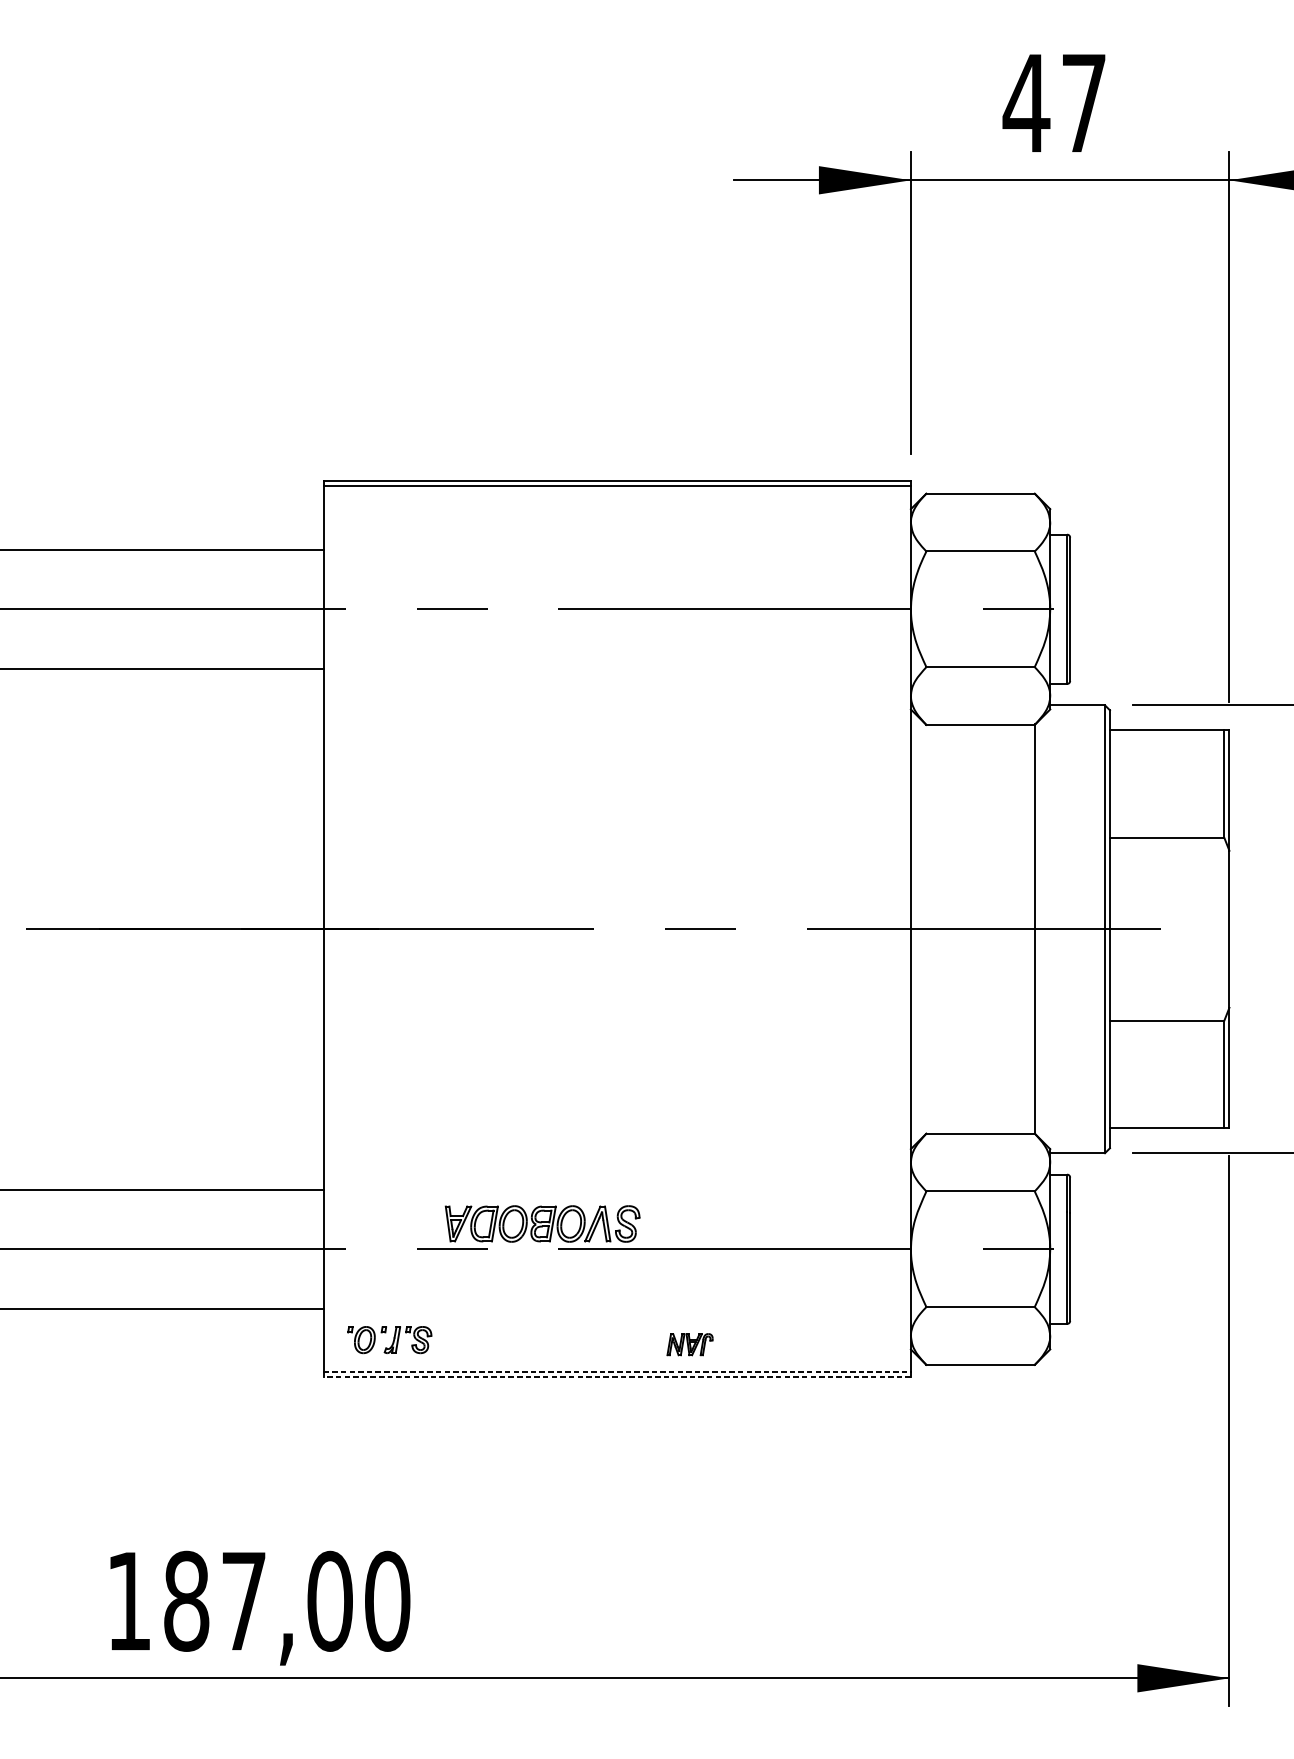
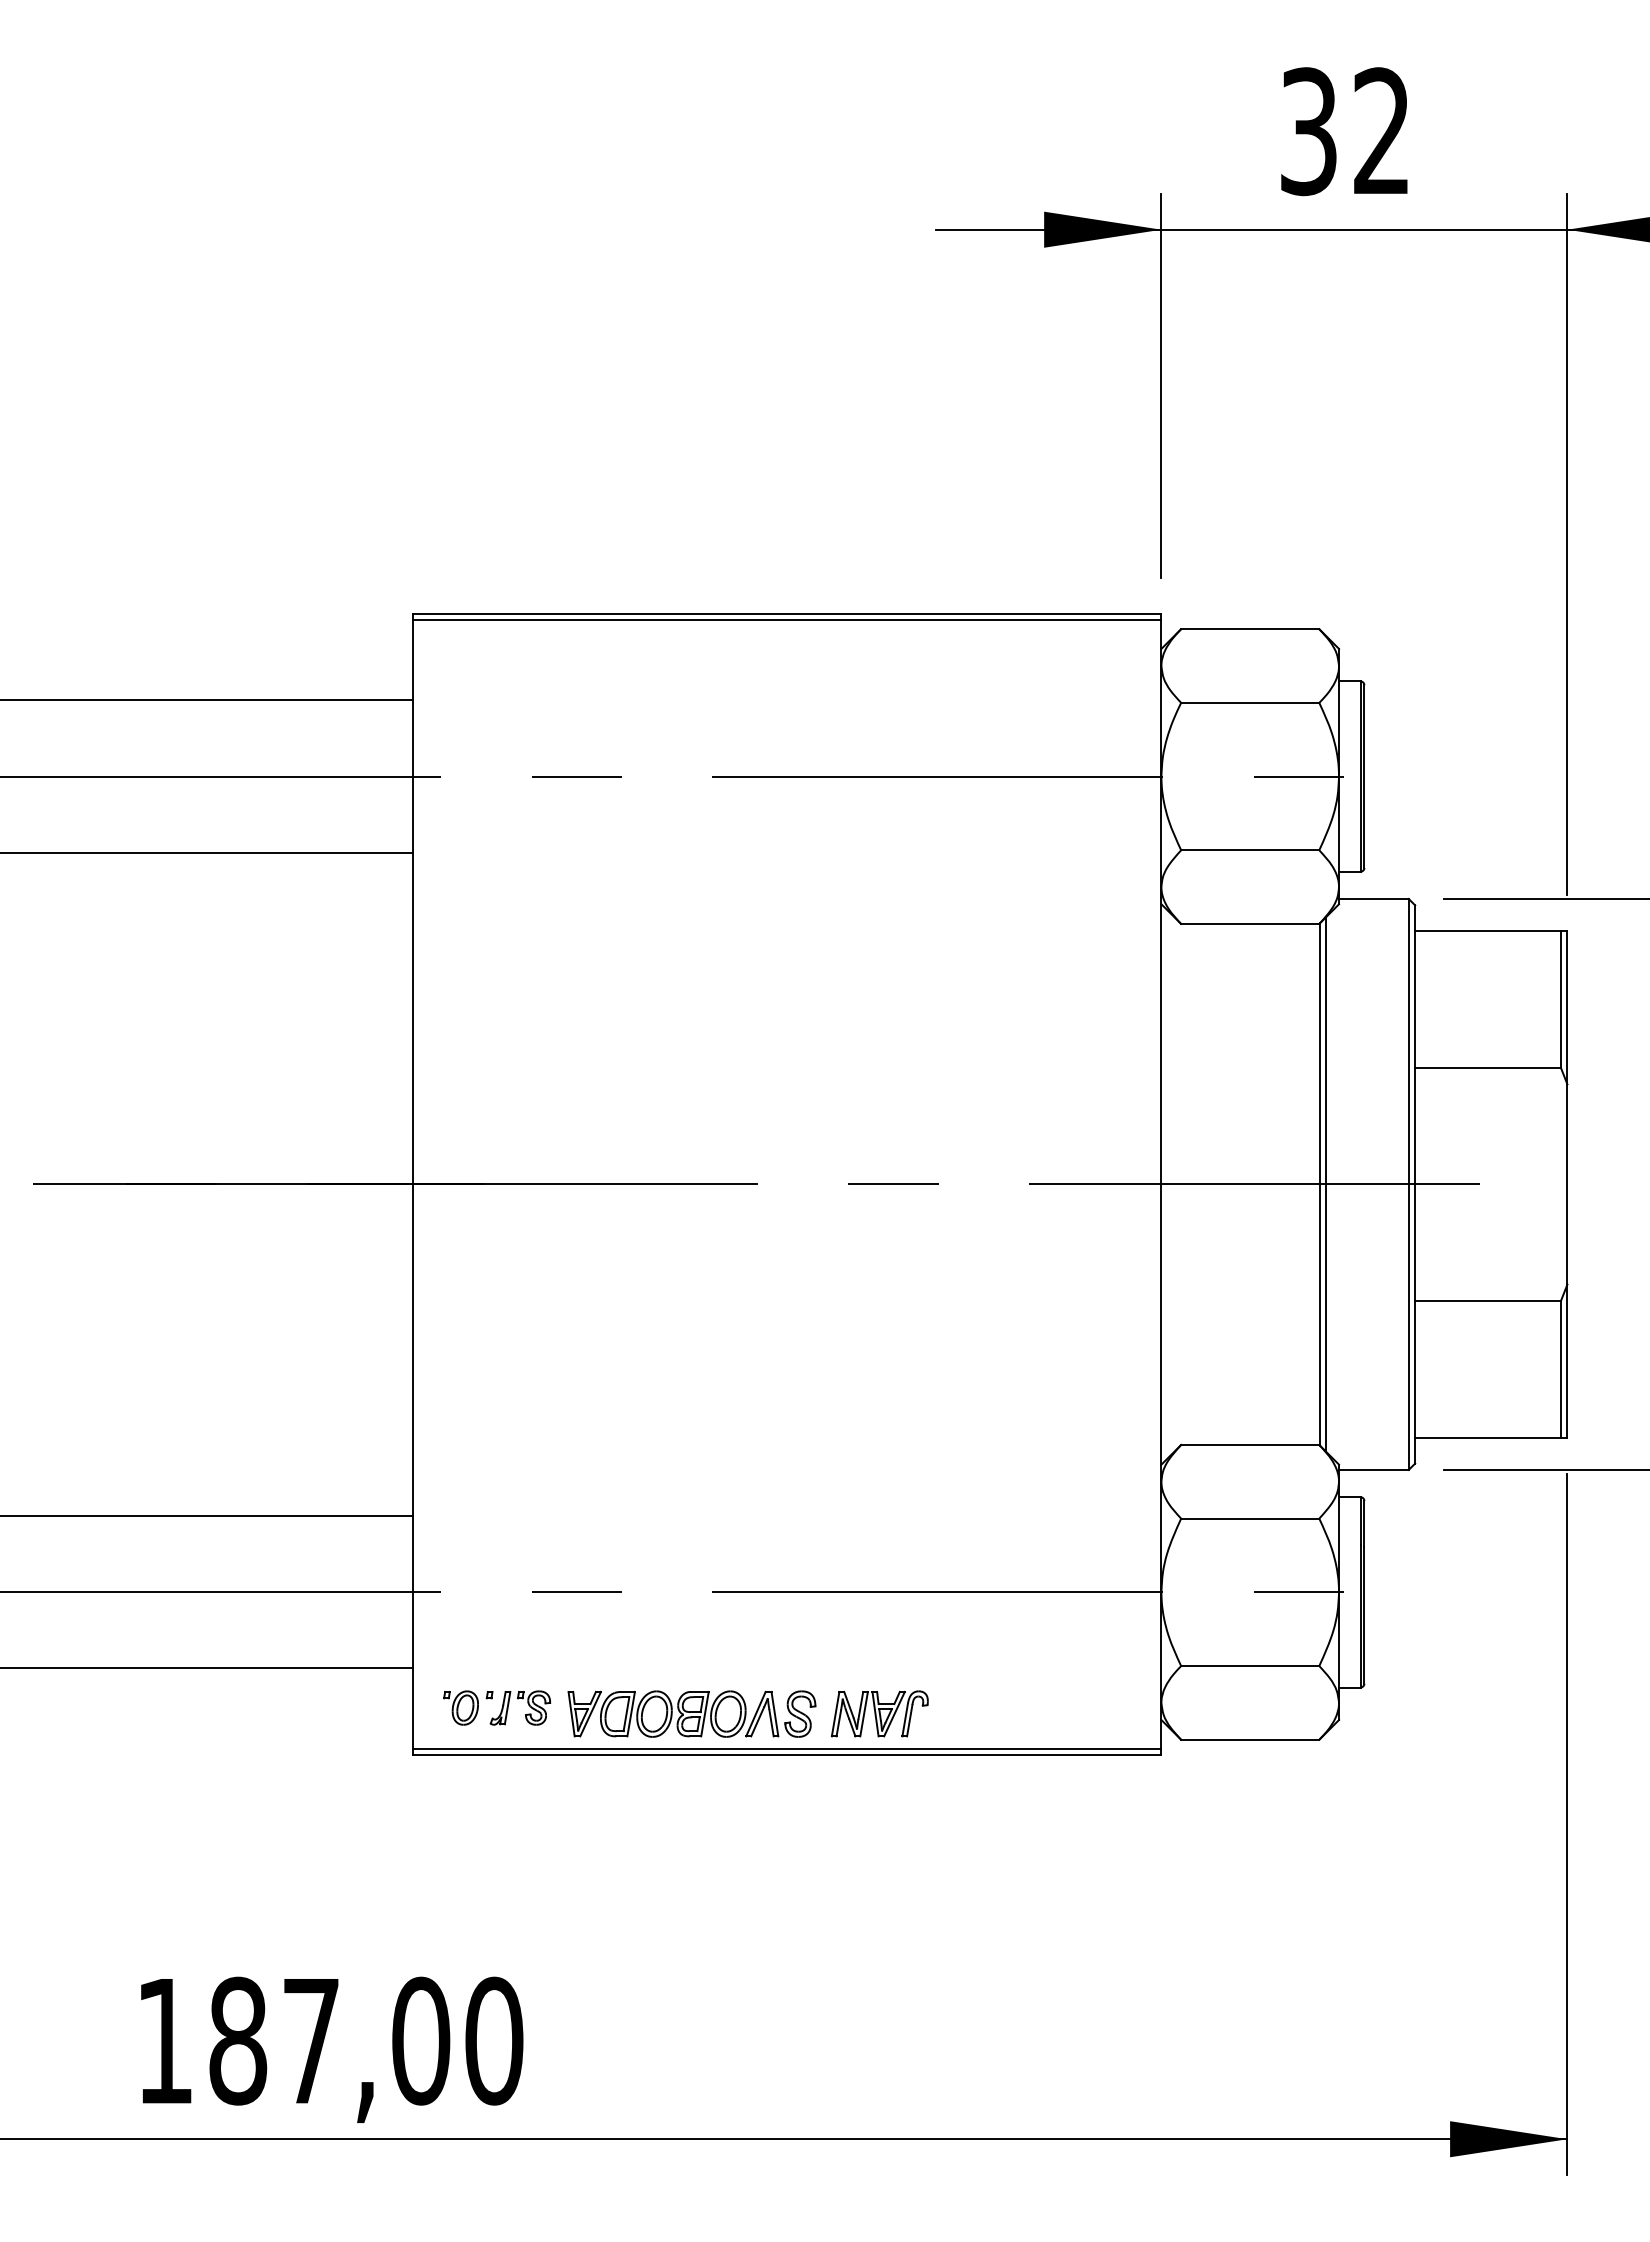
text: (1053, 103) -> (1343, 131), 47 -> 32
line: (1040, 928) -> (1326, 1183), added
part: (542, 1223) -> (691, 1713), moved
part: (689, 1344) -> (879, 1713), size x1.67
line: (617, 1372) -> (787, 1749), dashed -> solid
line: (616, 1377) -> (786, 1755), dashed -> solid

